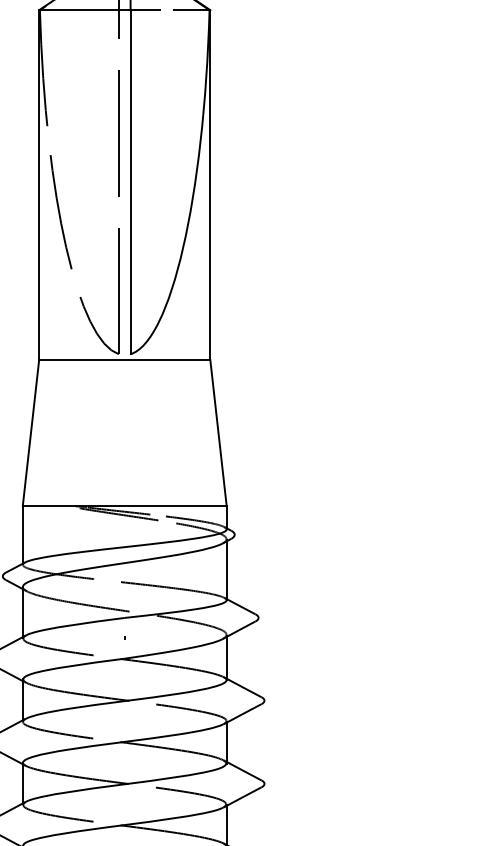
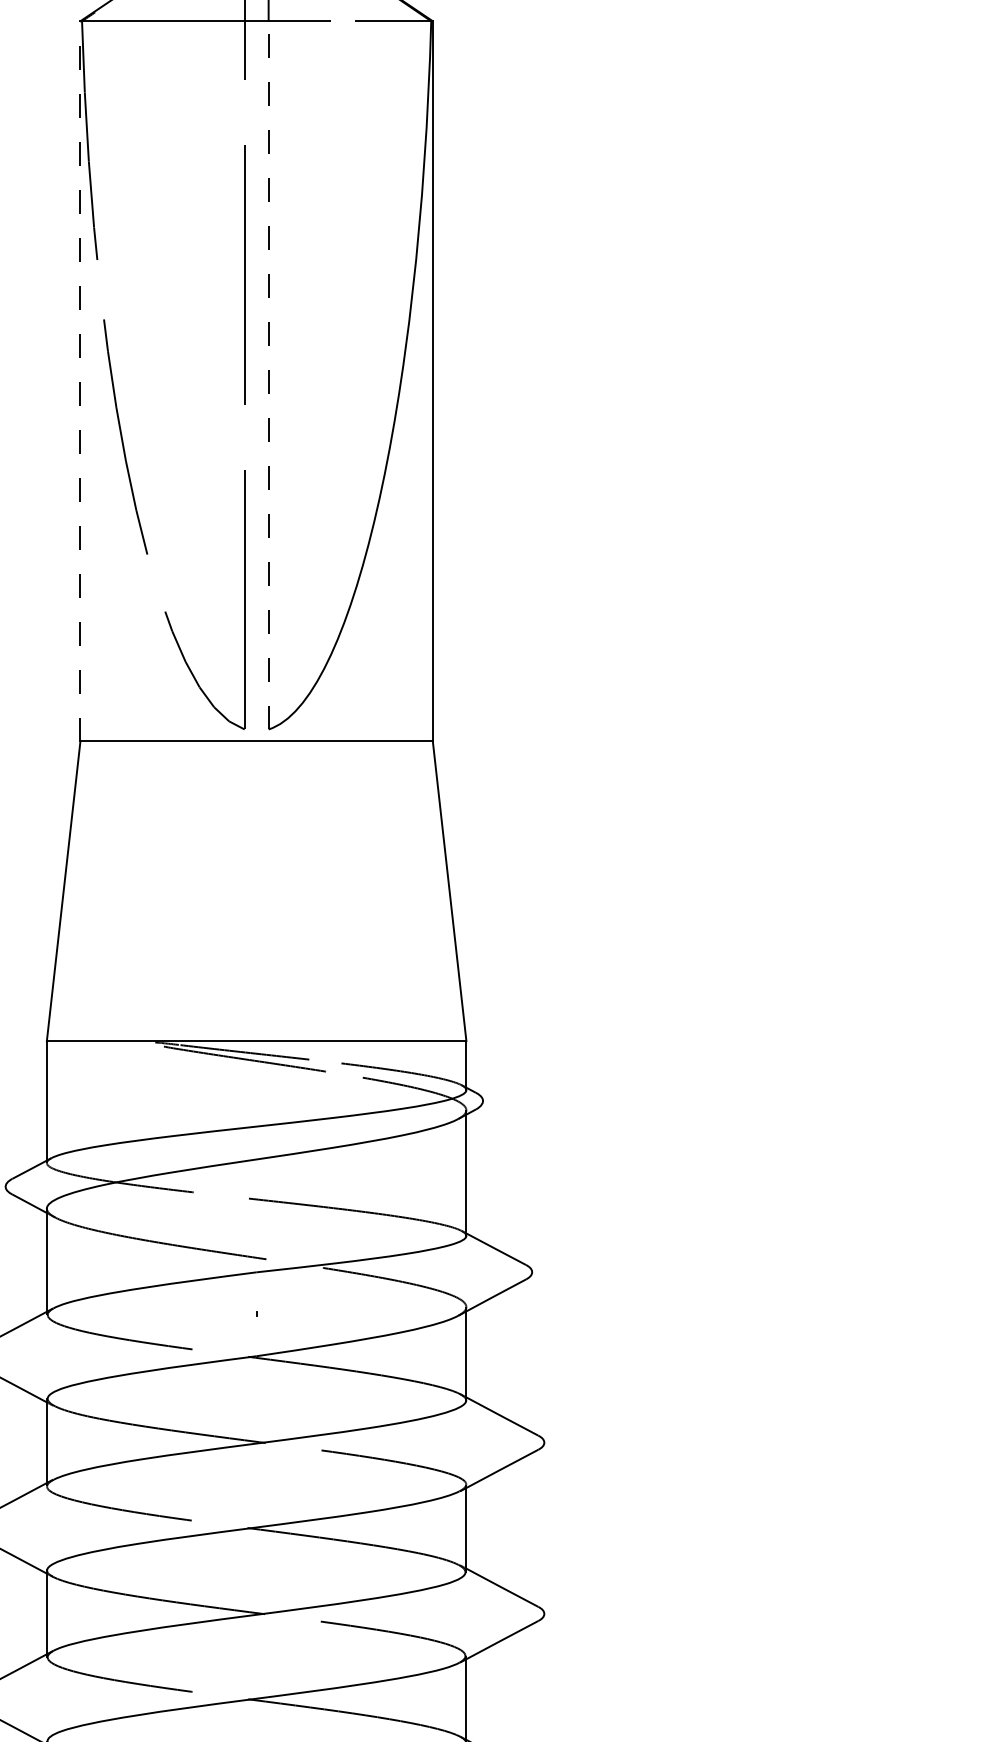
line: (130, 181) -> (268, 373), solid -> dashed
line: (39, 185) -> (81, 382), solid -> dashed

